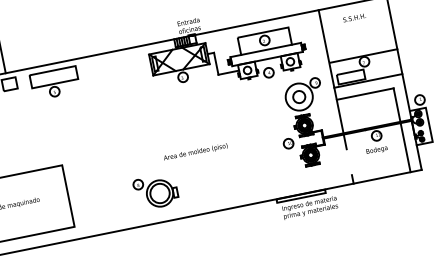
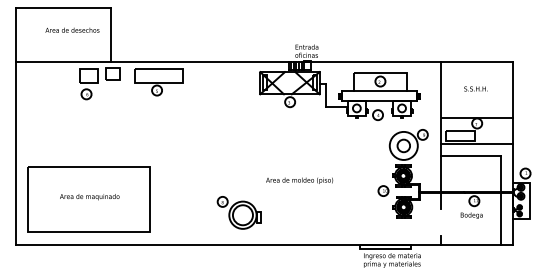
text: (353, 17) -> (475, 88), moved
text: (195, 152) -> (299, 180), moved

